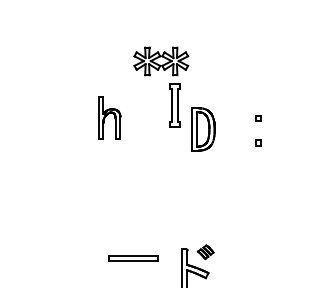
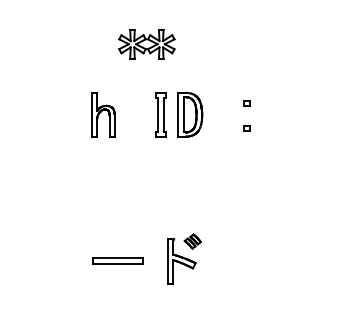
part: (174, 104) -> (160, 114), moved
part: (109, 117) -> (103, 114), moved
part: (132, 257) -> (117, 260), moved

